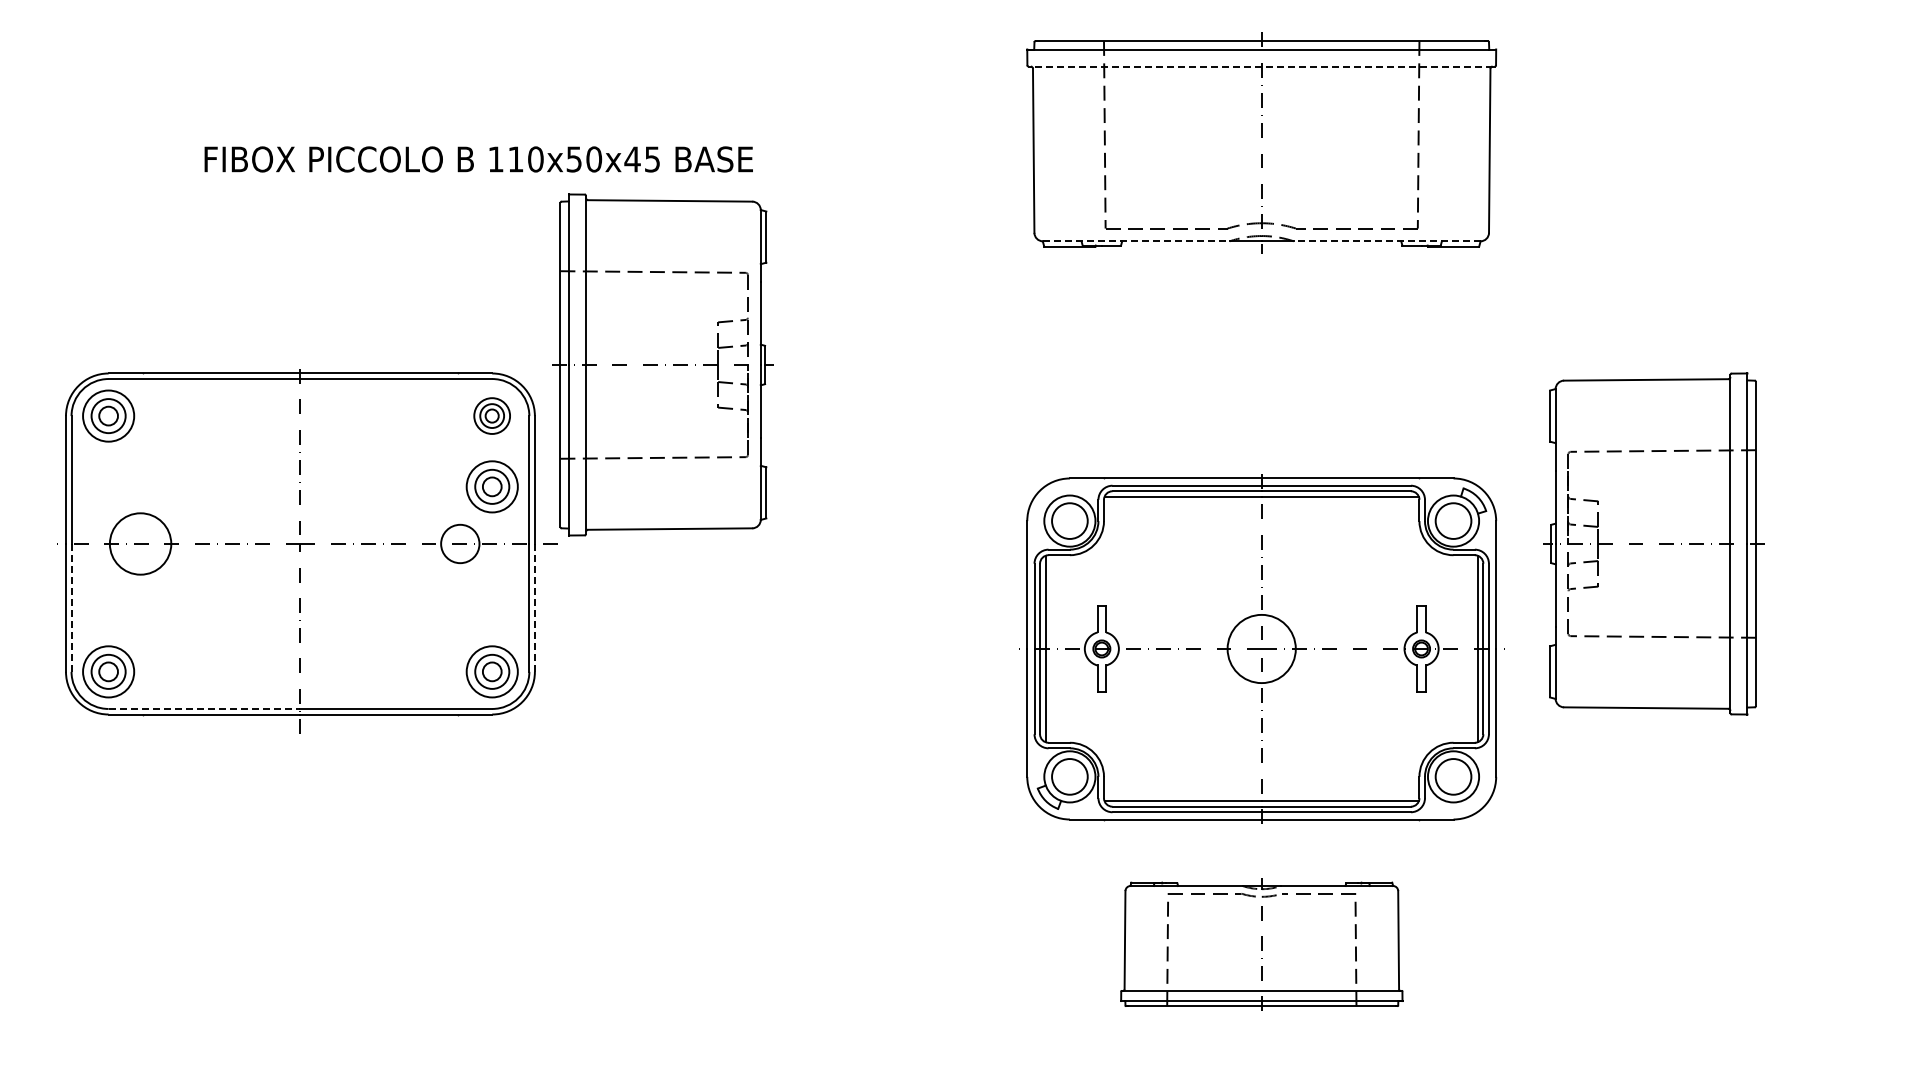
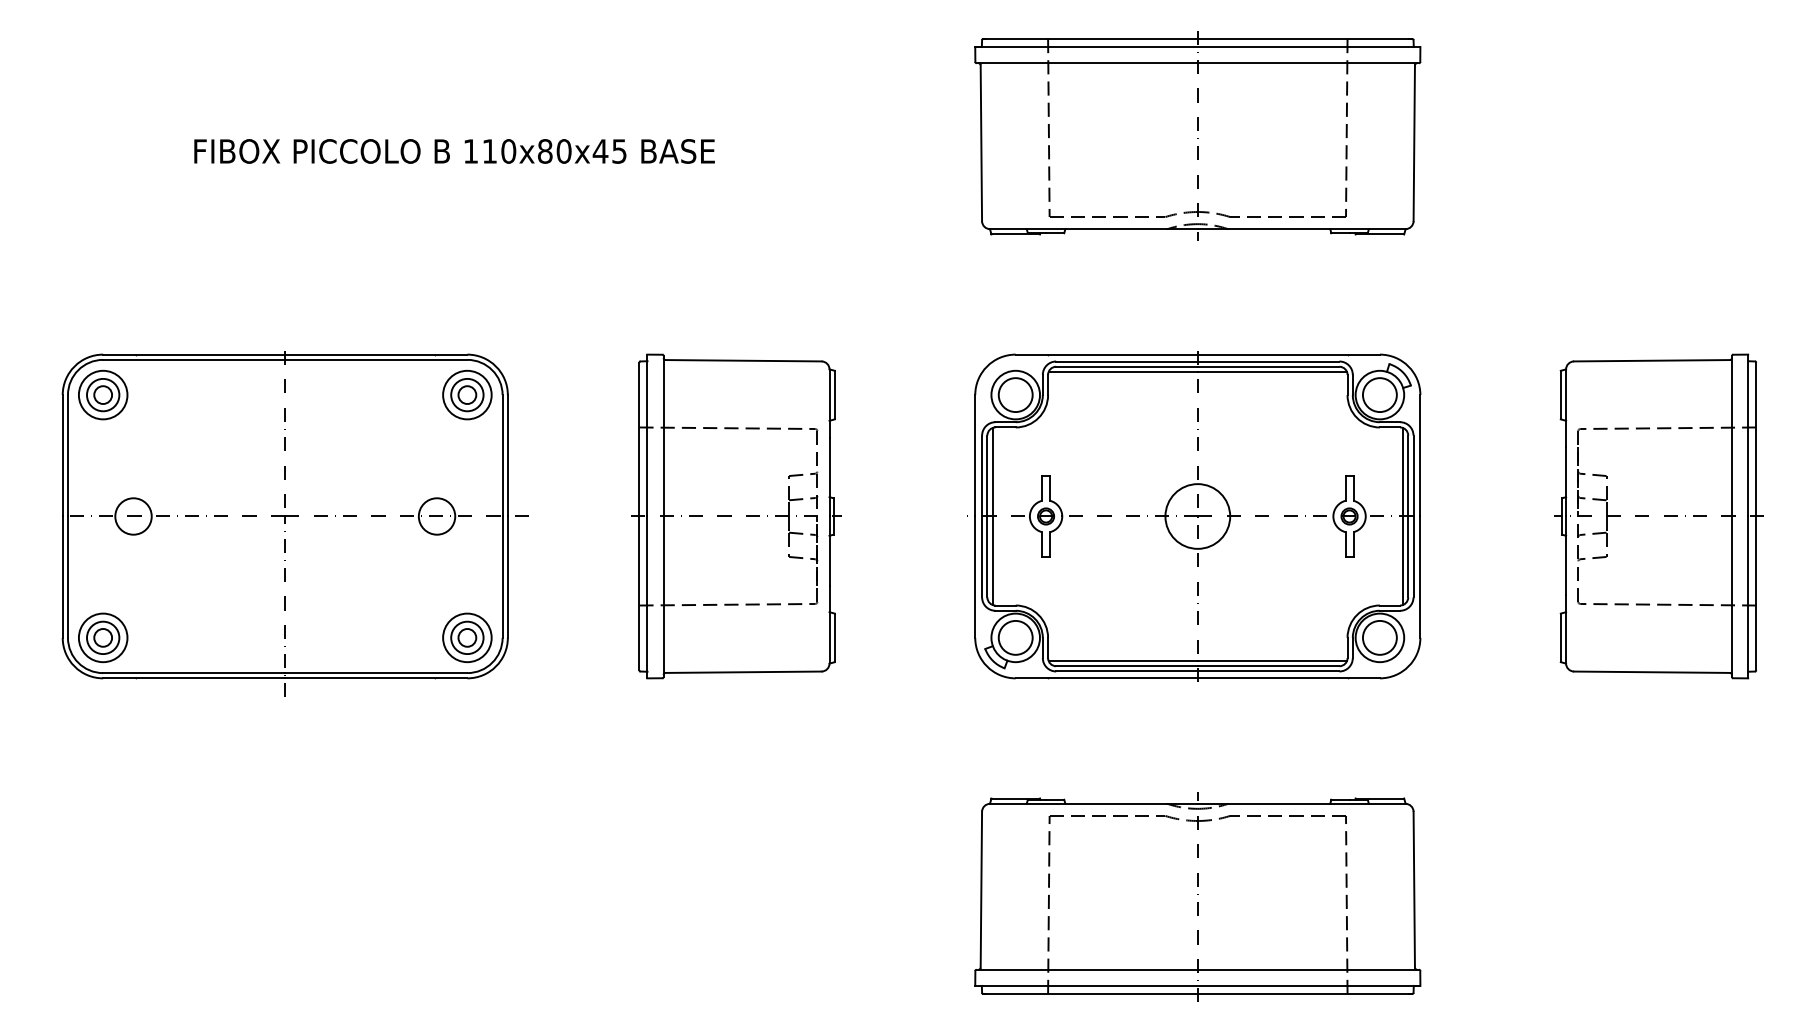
line: (1261, 66) -> (1197, 63), dashed -> solid
text: (574, 159) -> (545, 151), 110x50x45 -> 110x80x45
line: (1136, 241) -> (1078, 229), dashed -> solid
line: (1386, 241) -> (1316, 229), dashed -> solid
part: (662, 364) -> (736, 516), moved
part: (491, 415) -> (466, 394), size x1.43
part: (491, 486) -> (466, 461), removed
circle: (140, 543) -> (133, 516), size x0.62
part: (1653, 543) -> (1658, 516), moved
line: (71, 607) -> (67, 576), dashed -> solid
line: (534, 607) -> (507, 576), dashed -> solid
part: (1261, 648) -> (1197, 516), moved
line: (204, 708) -> (194, 672), dashed -> solid
part: (1261, 944) -> (1197, 896), size x1.67

